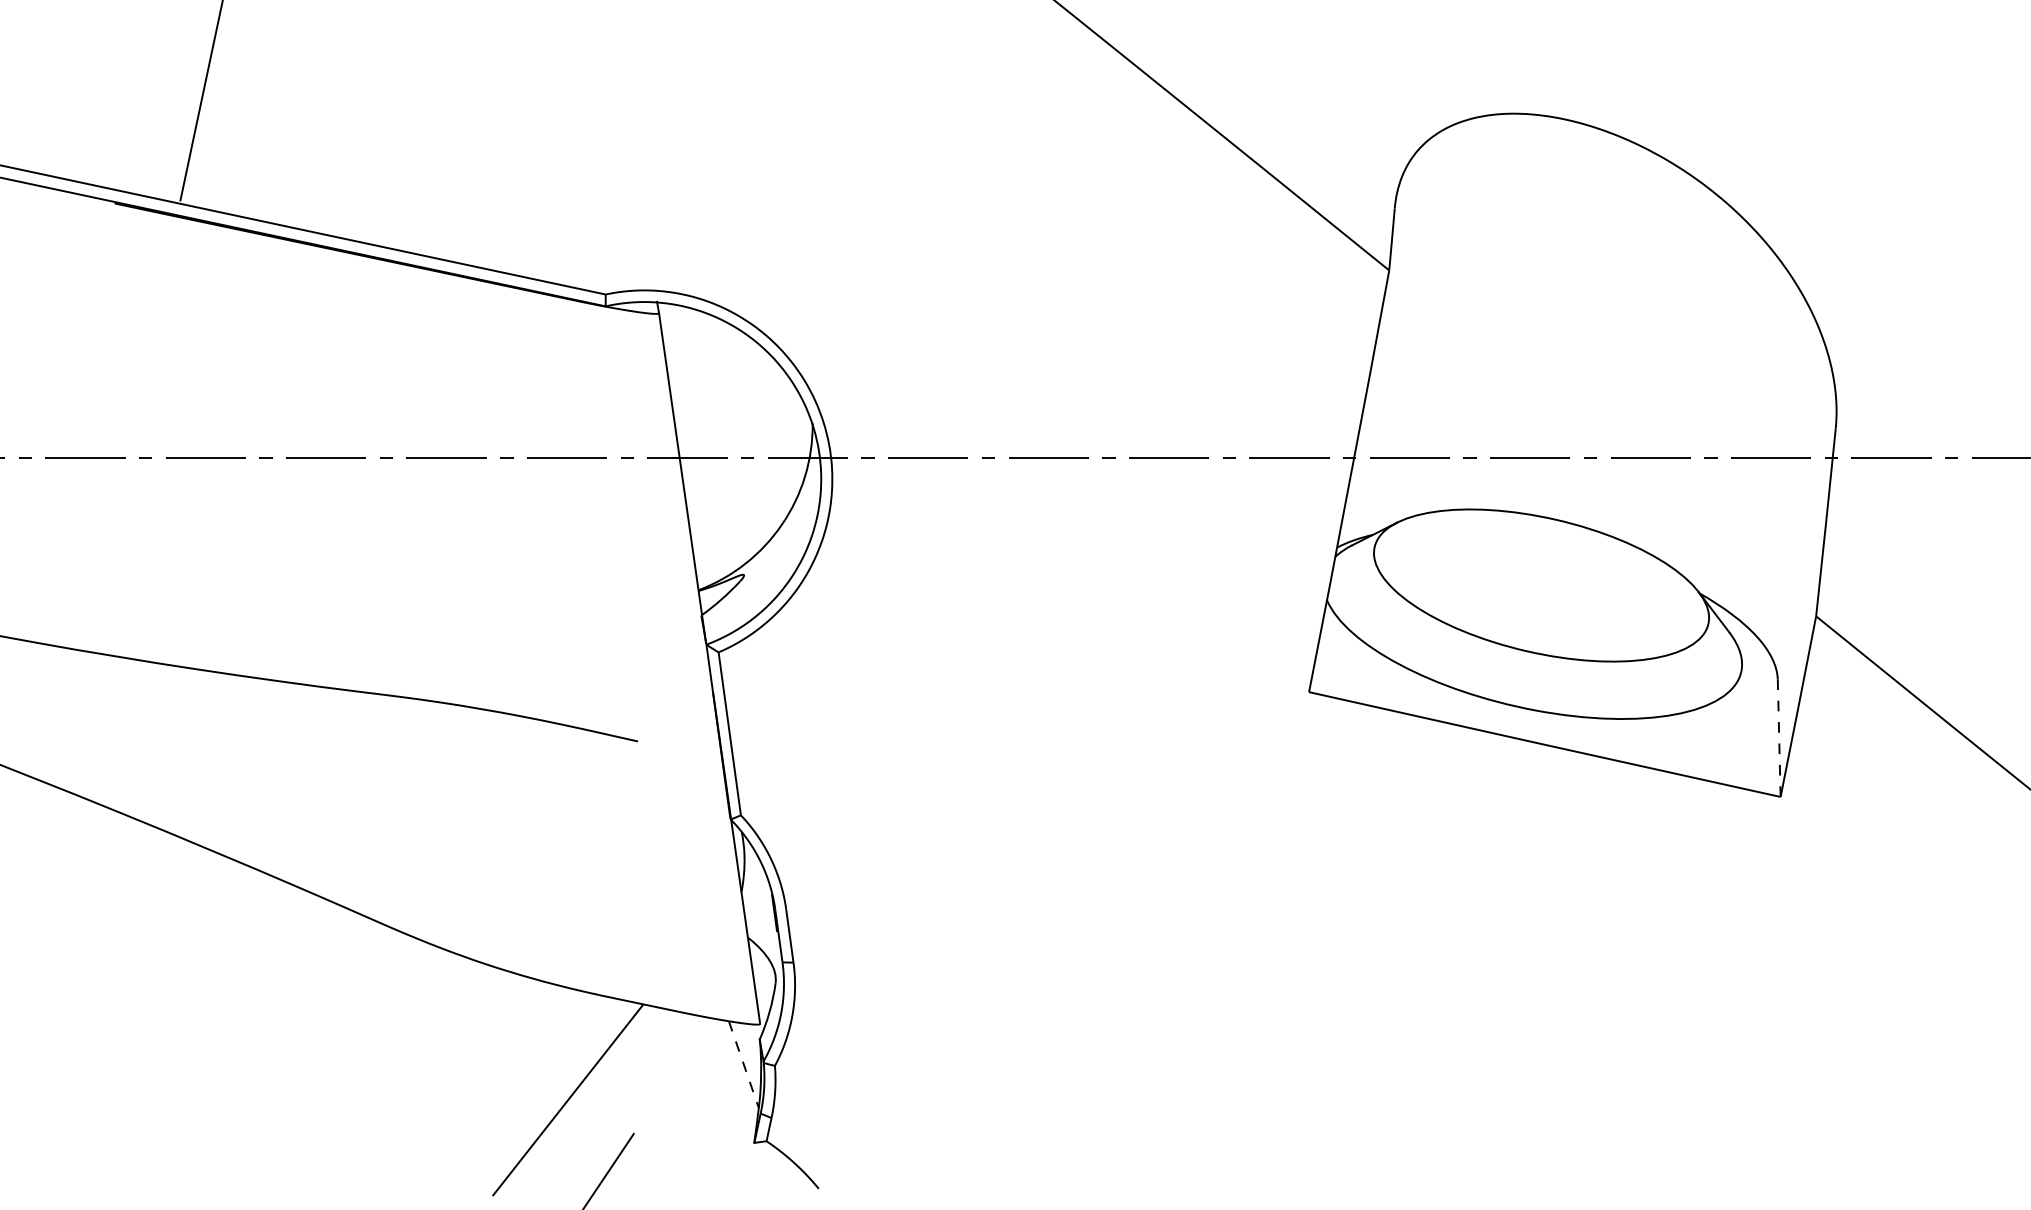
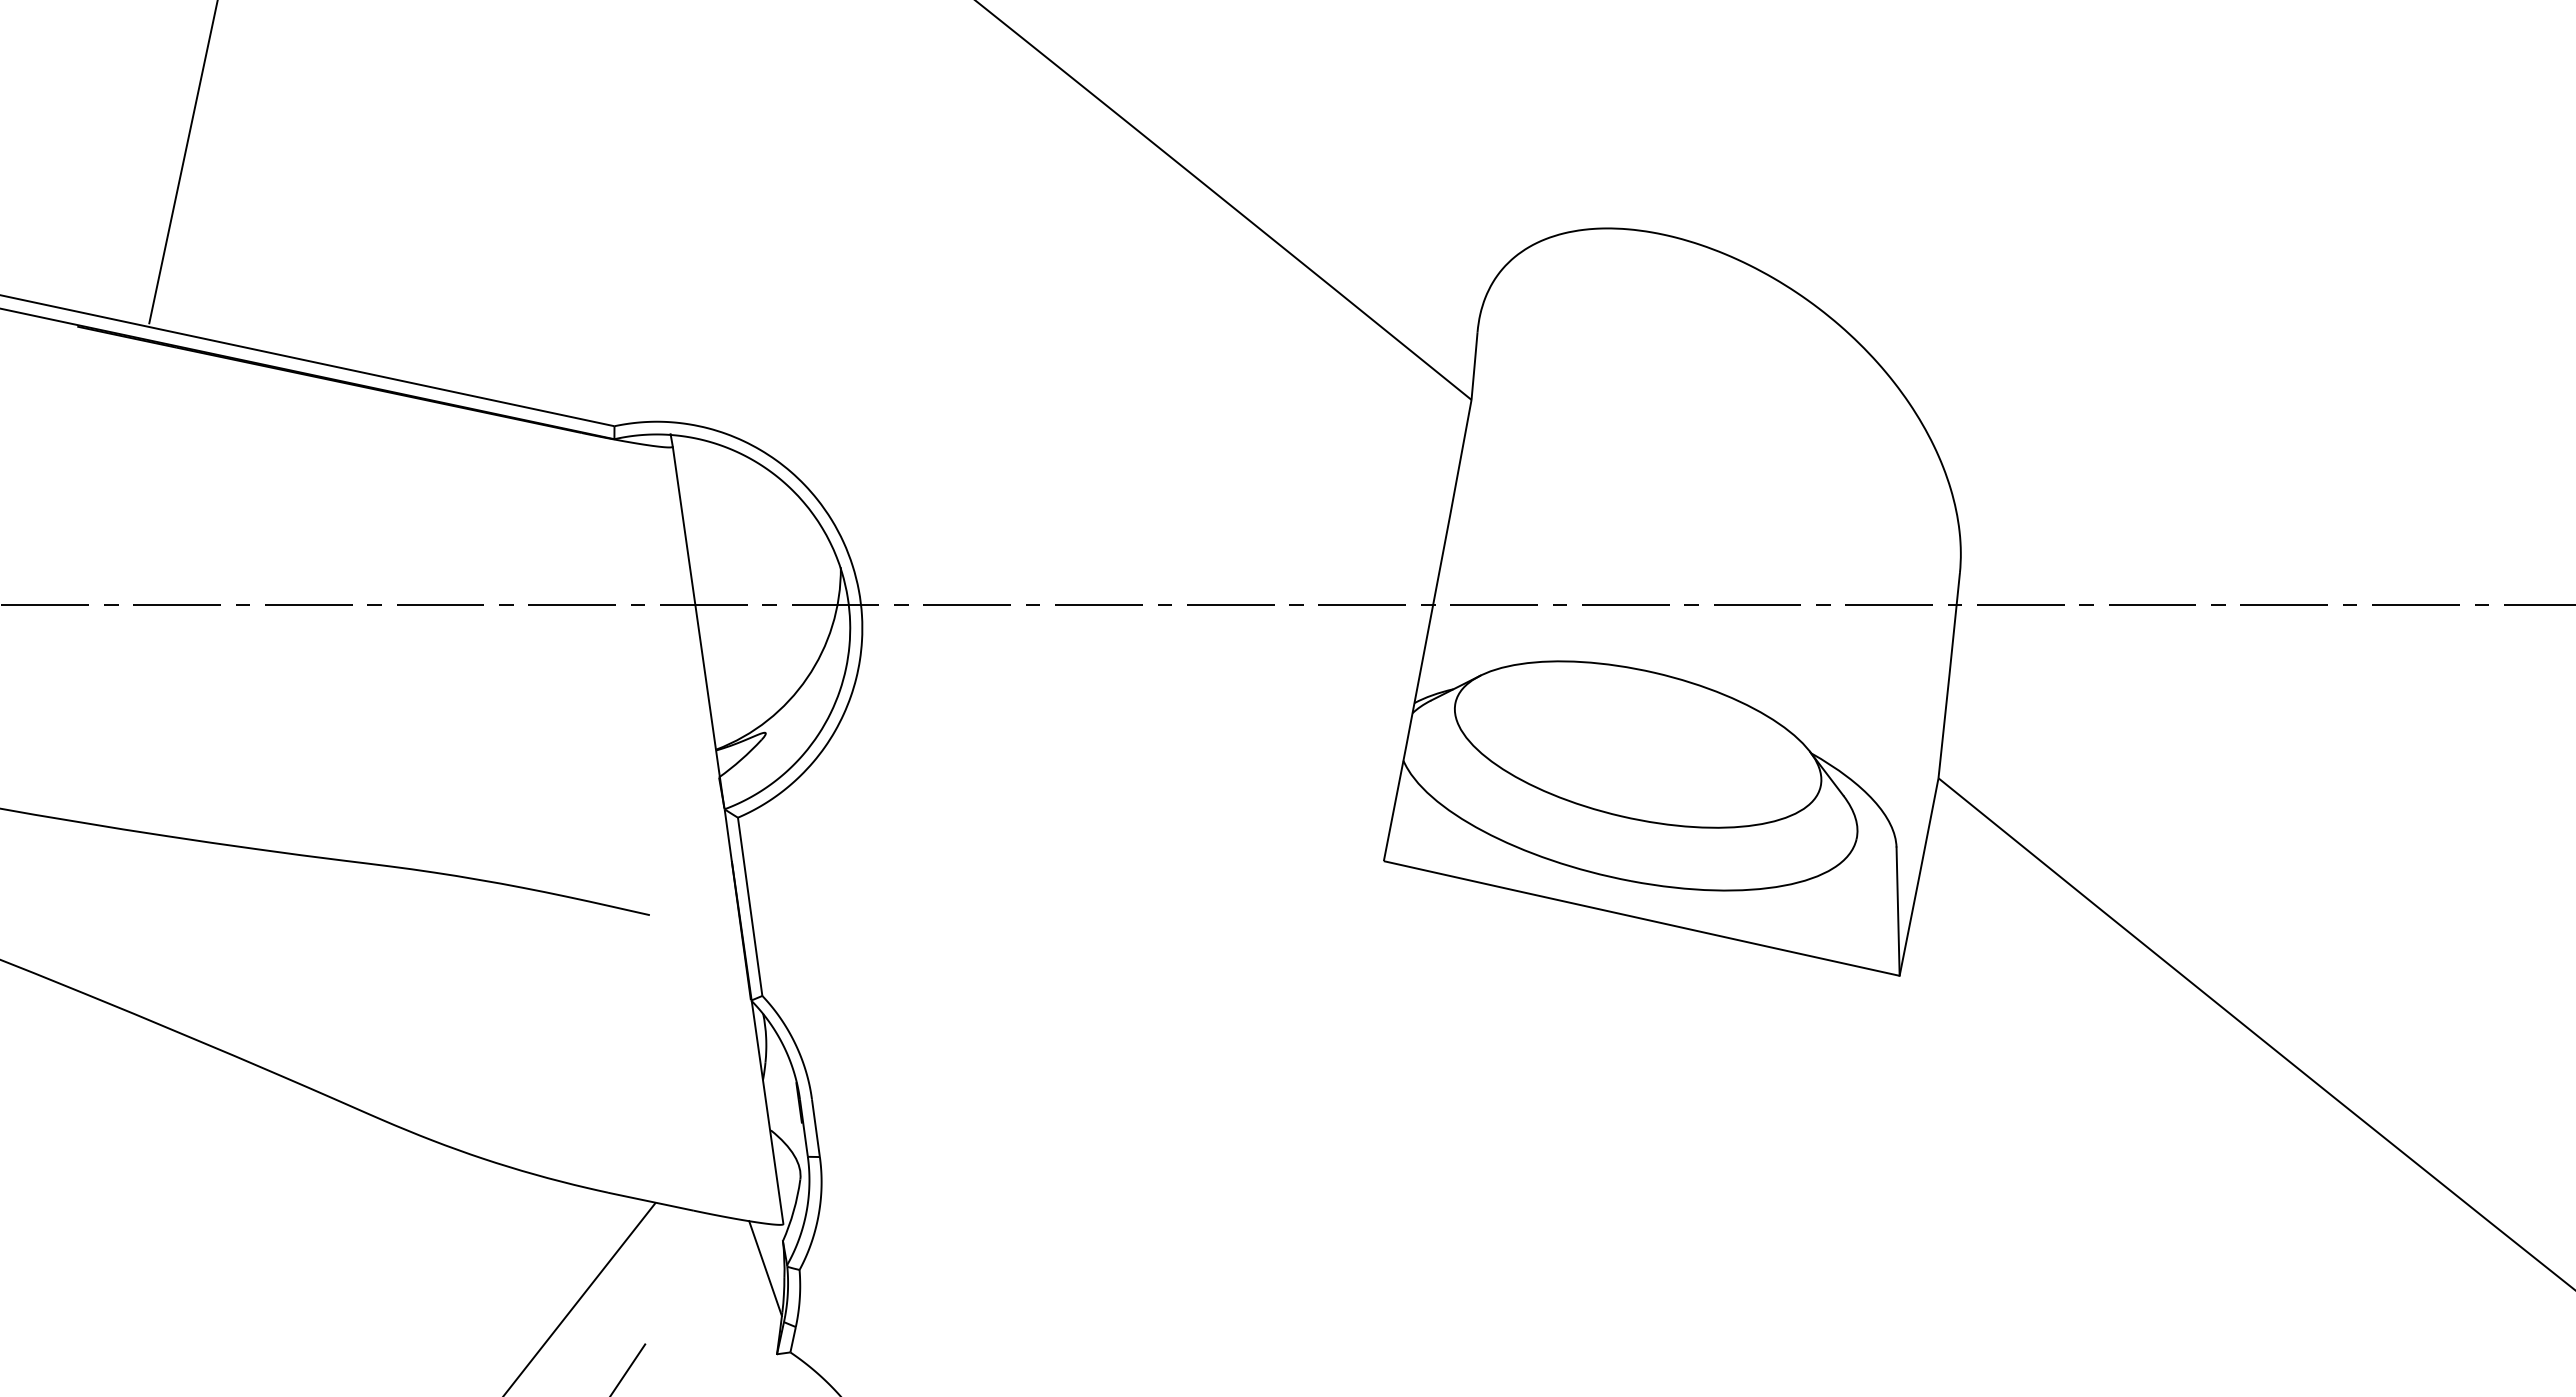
line: (1779, 738) -> (1898, 911), dashed -> solid
line: (743, 1065) -> (765, 1269), dashed -> solid

